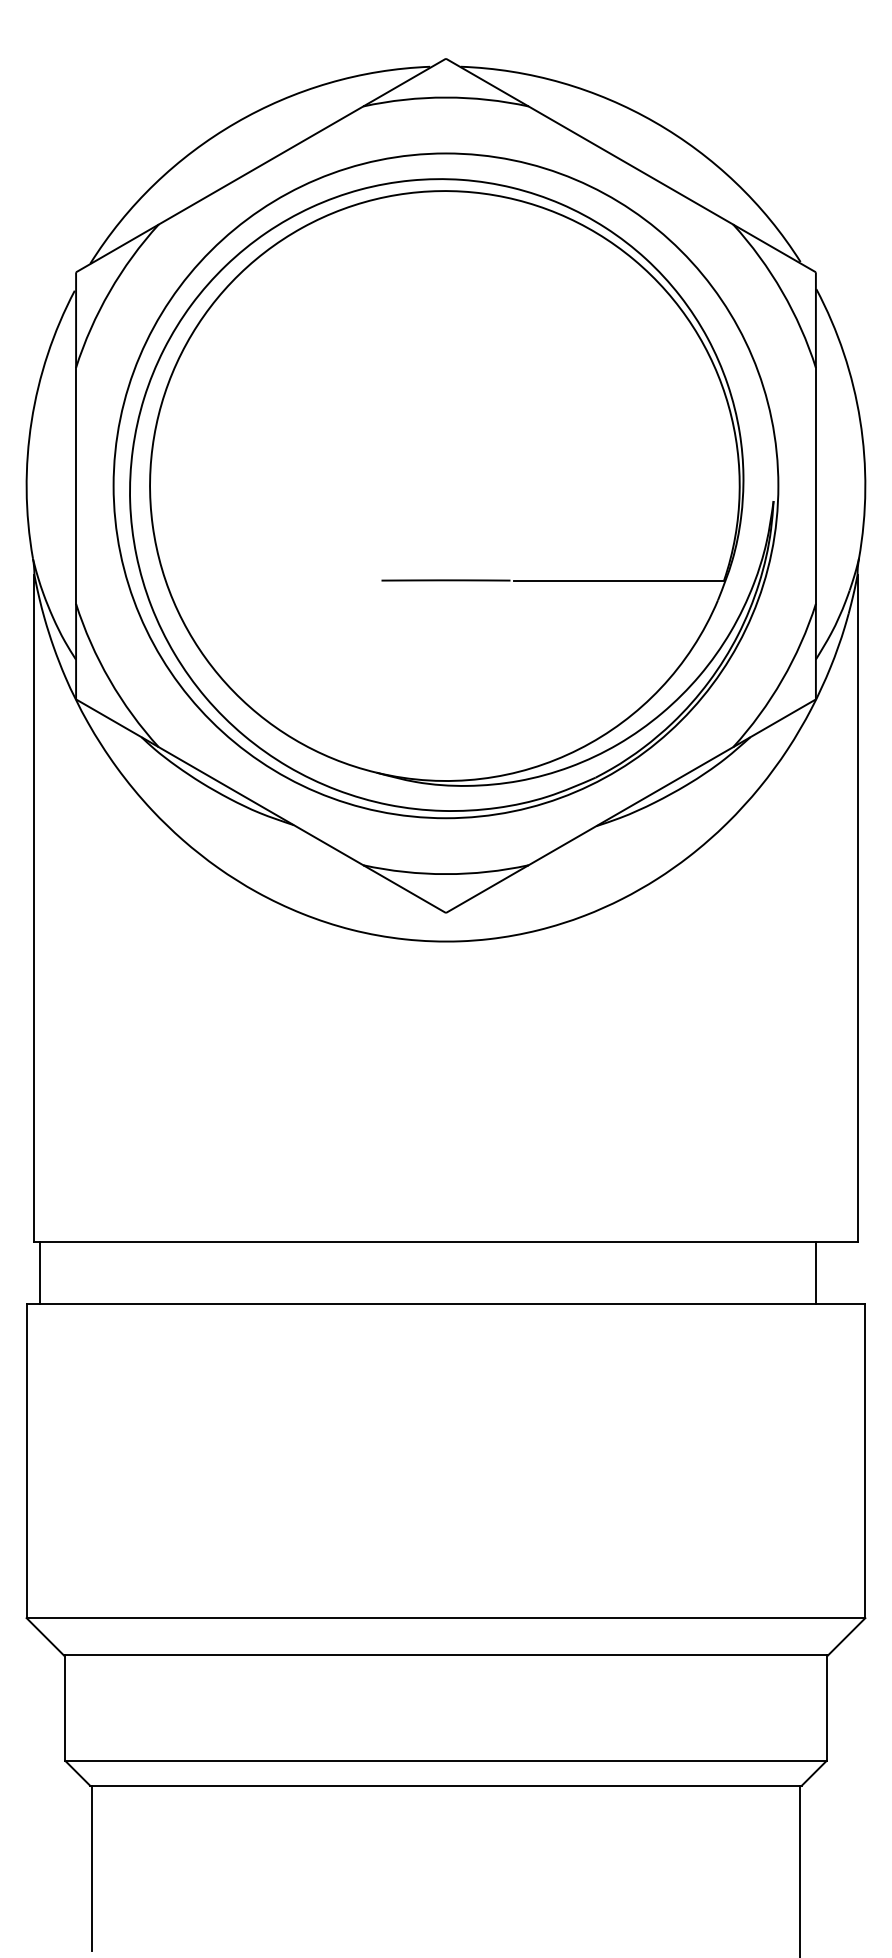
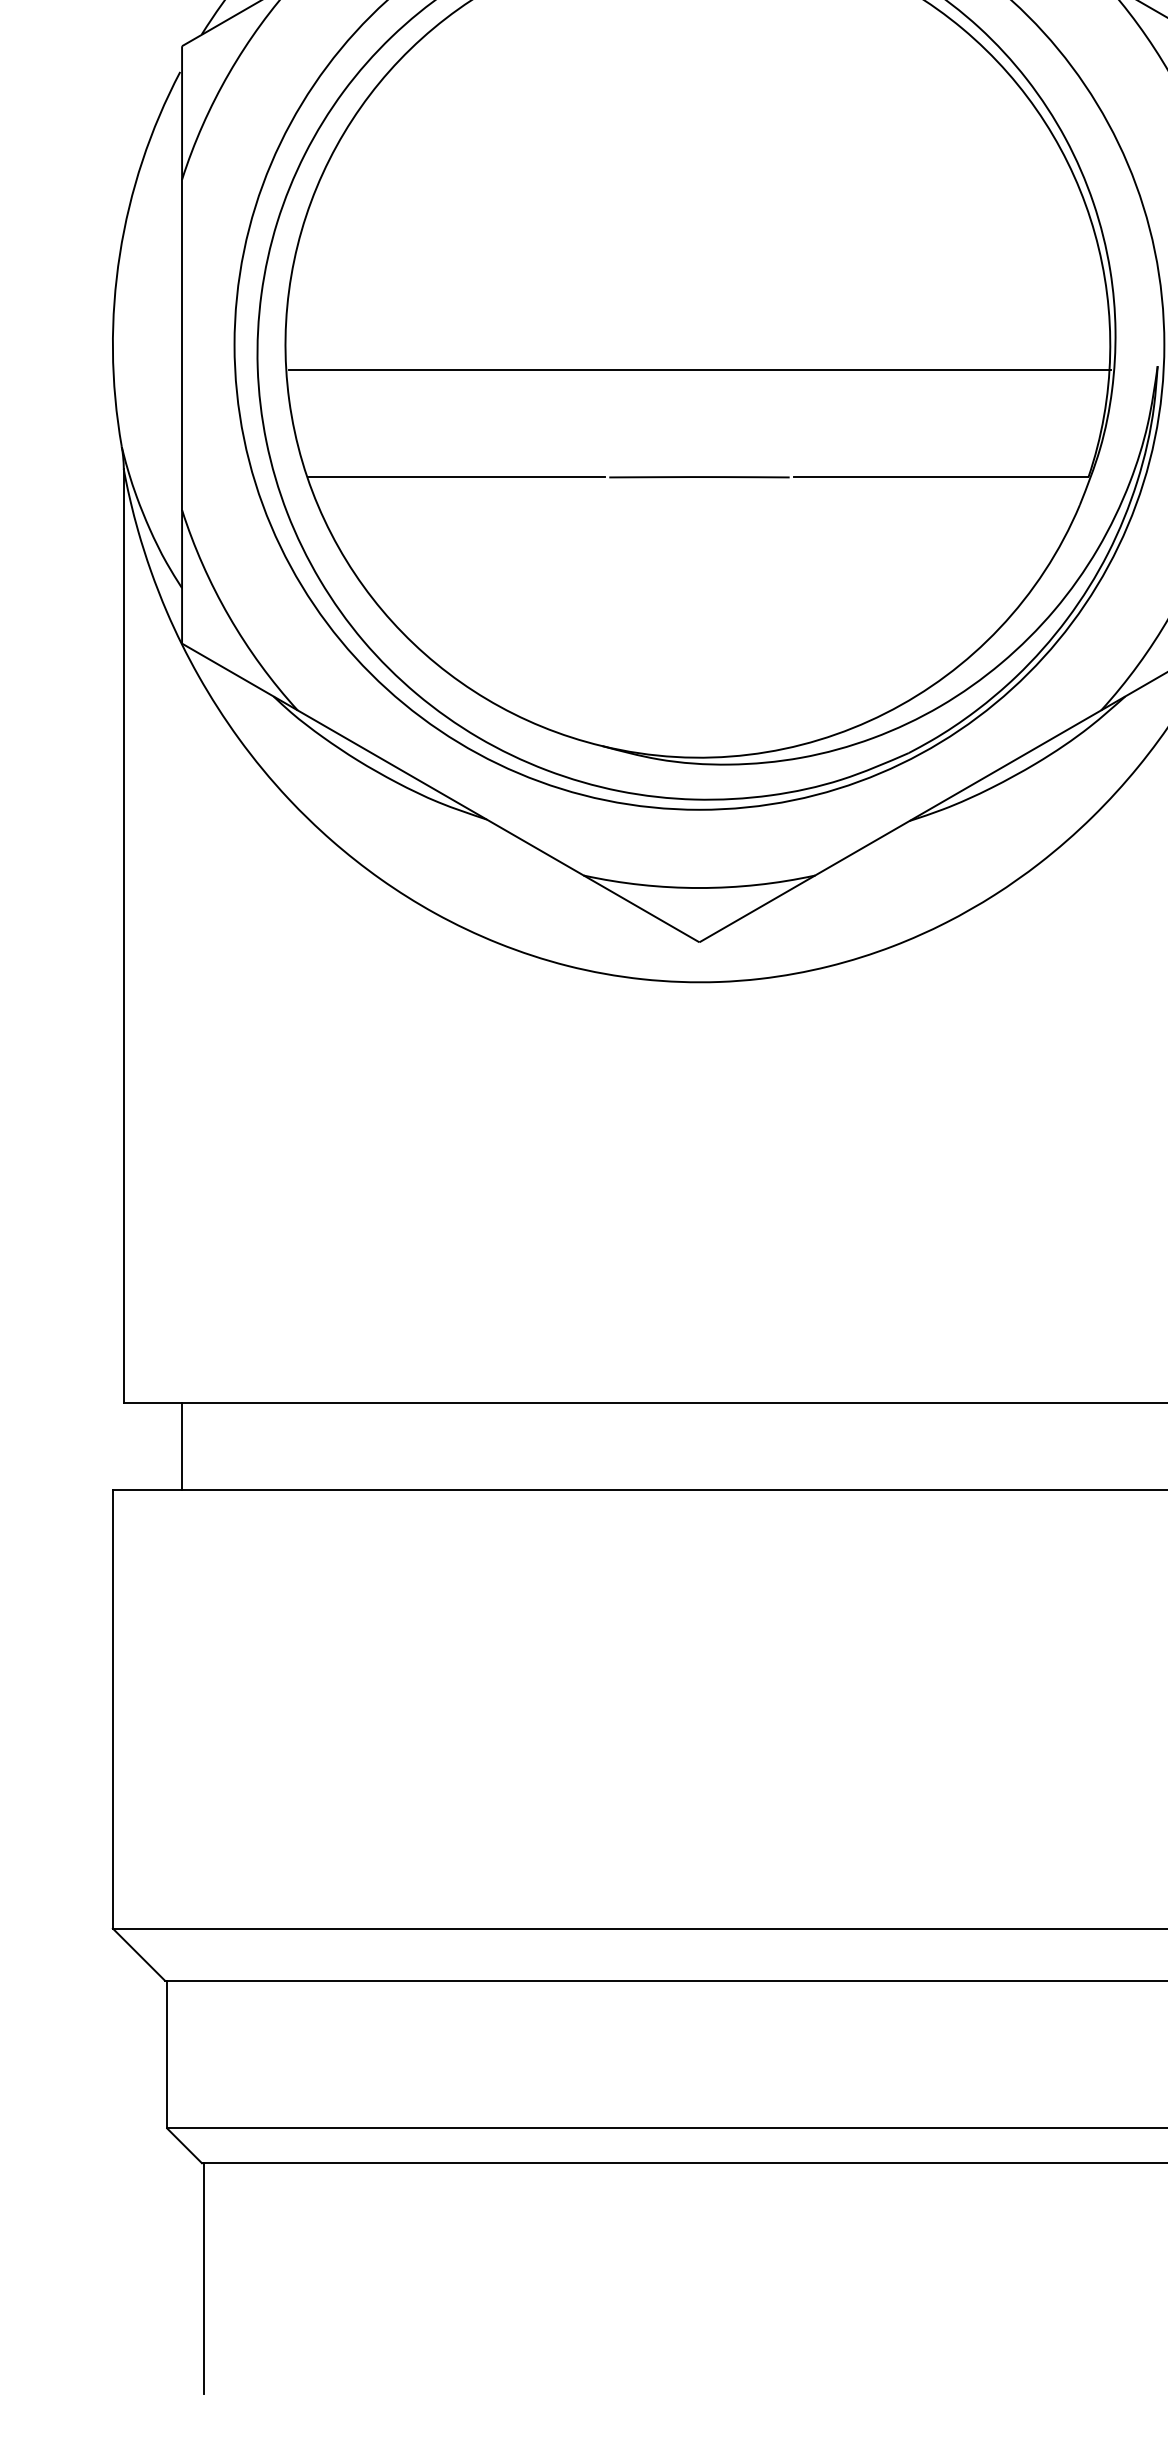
line: (446, 503) -> (700, 369), added
line: (272, 580) -> (456, 477), added
line: (40, 1273) -> (182, 1446), moved

